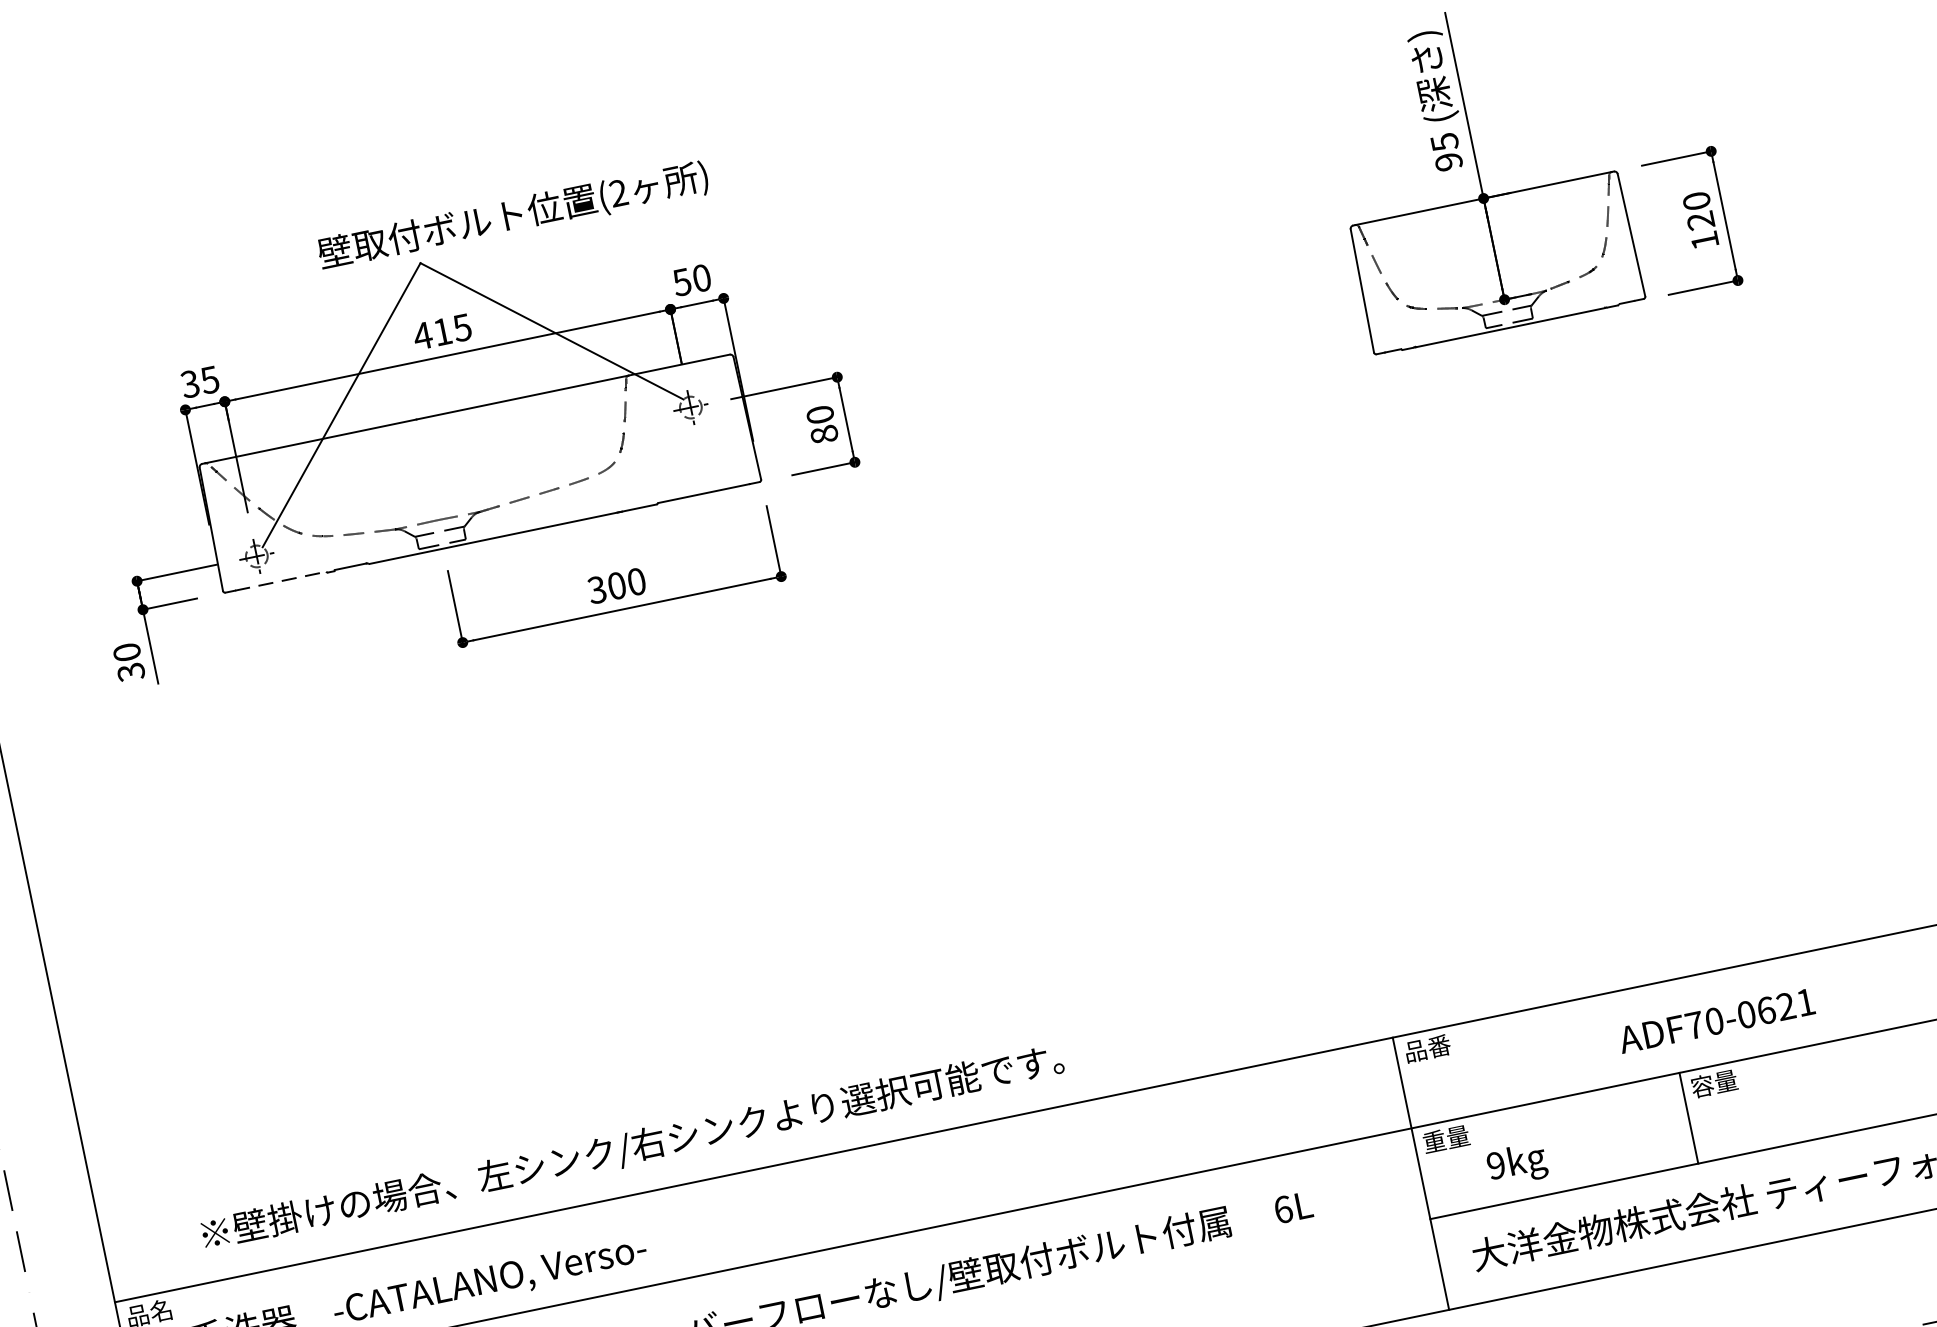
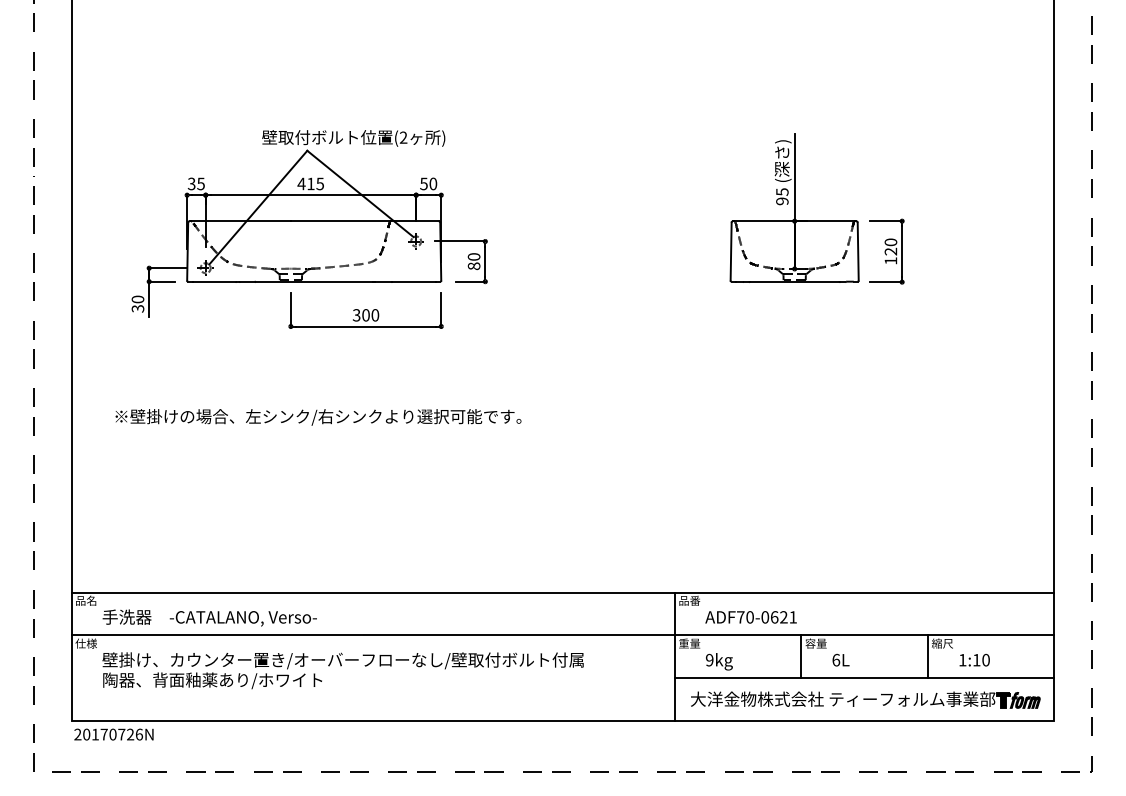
line: (281, 580) -> (214, 281), dashed -> solid
text: (1715, 1021) -> (750, 617), moved
text: (632, 1148) -> (318, 417), moved
text: (1292, 1206) -> (840, 659), moved

